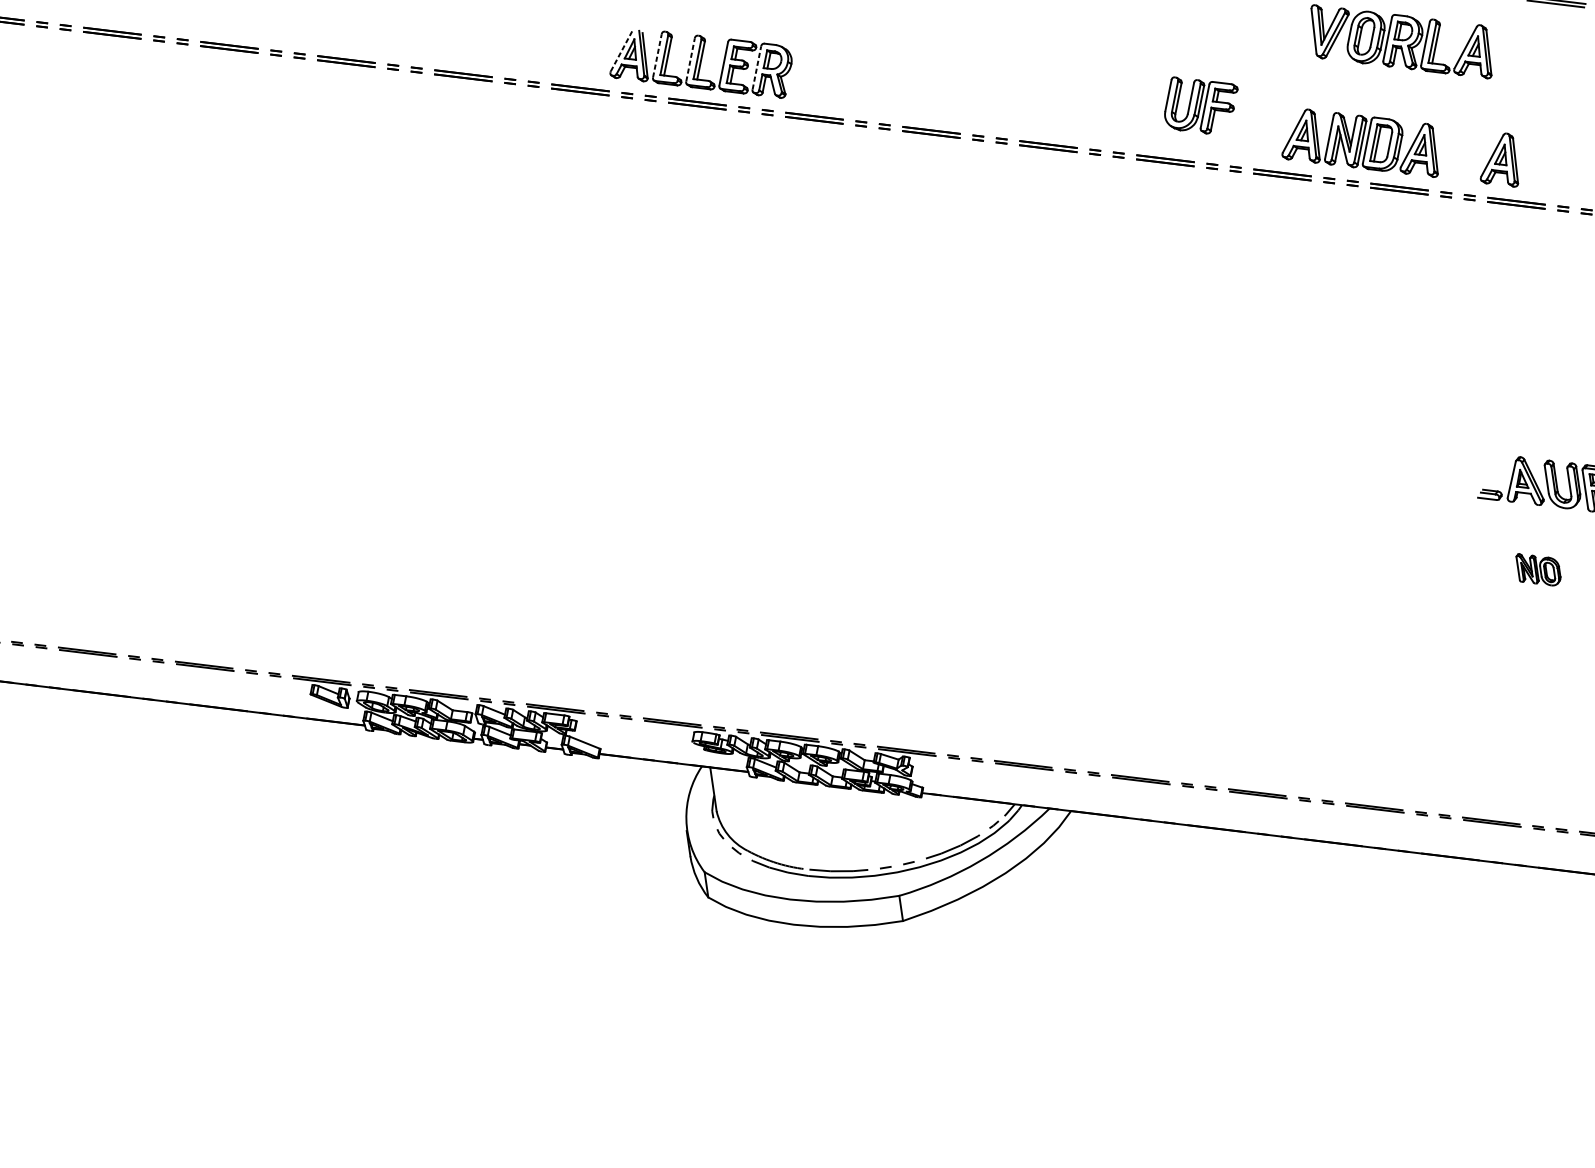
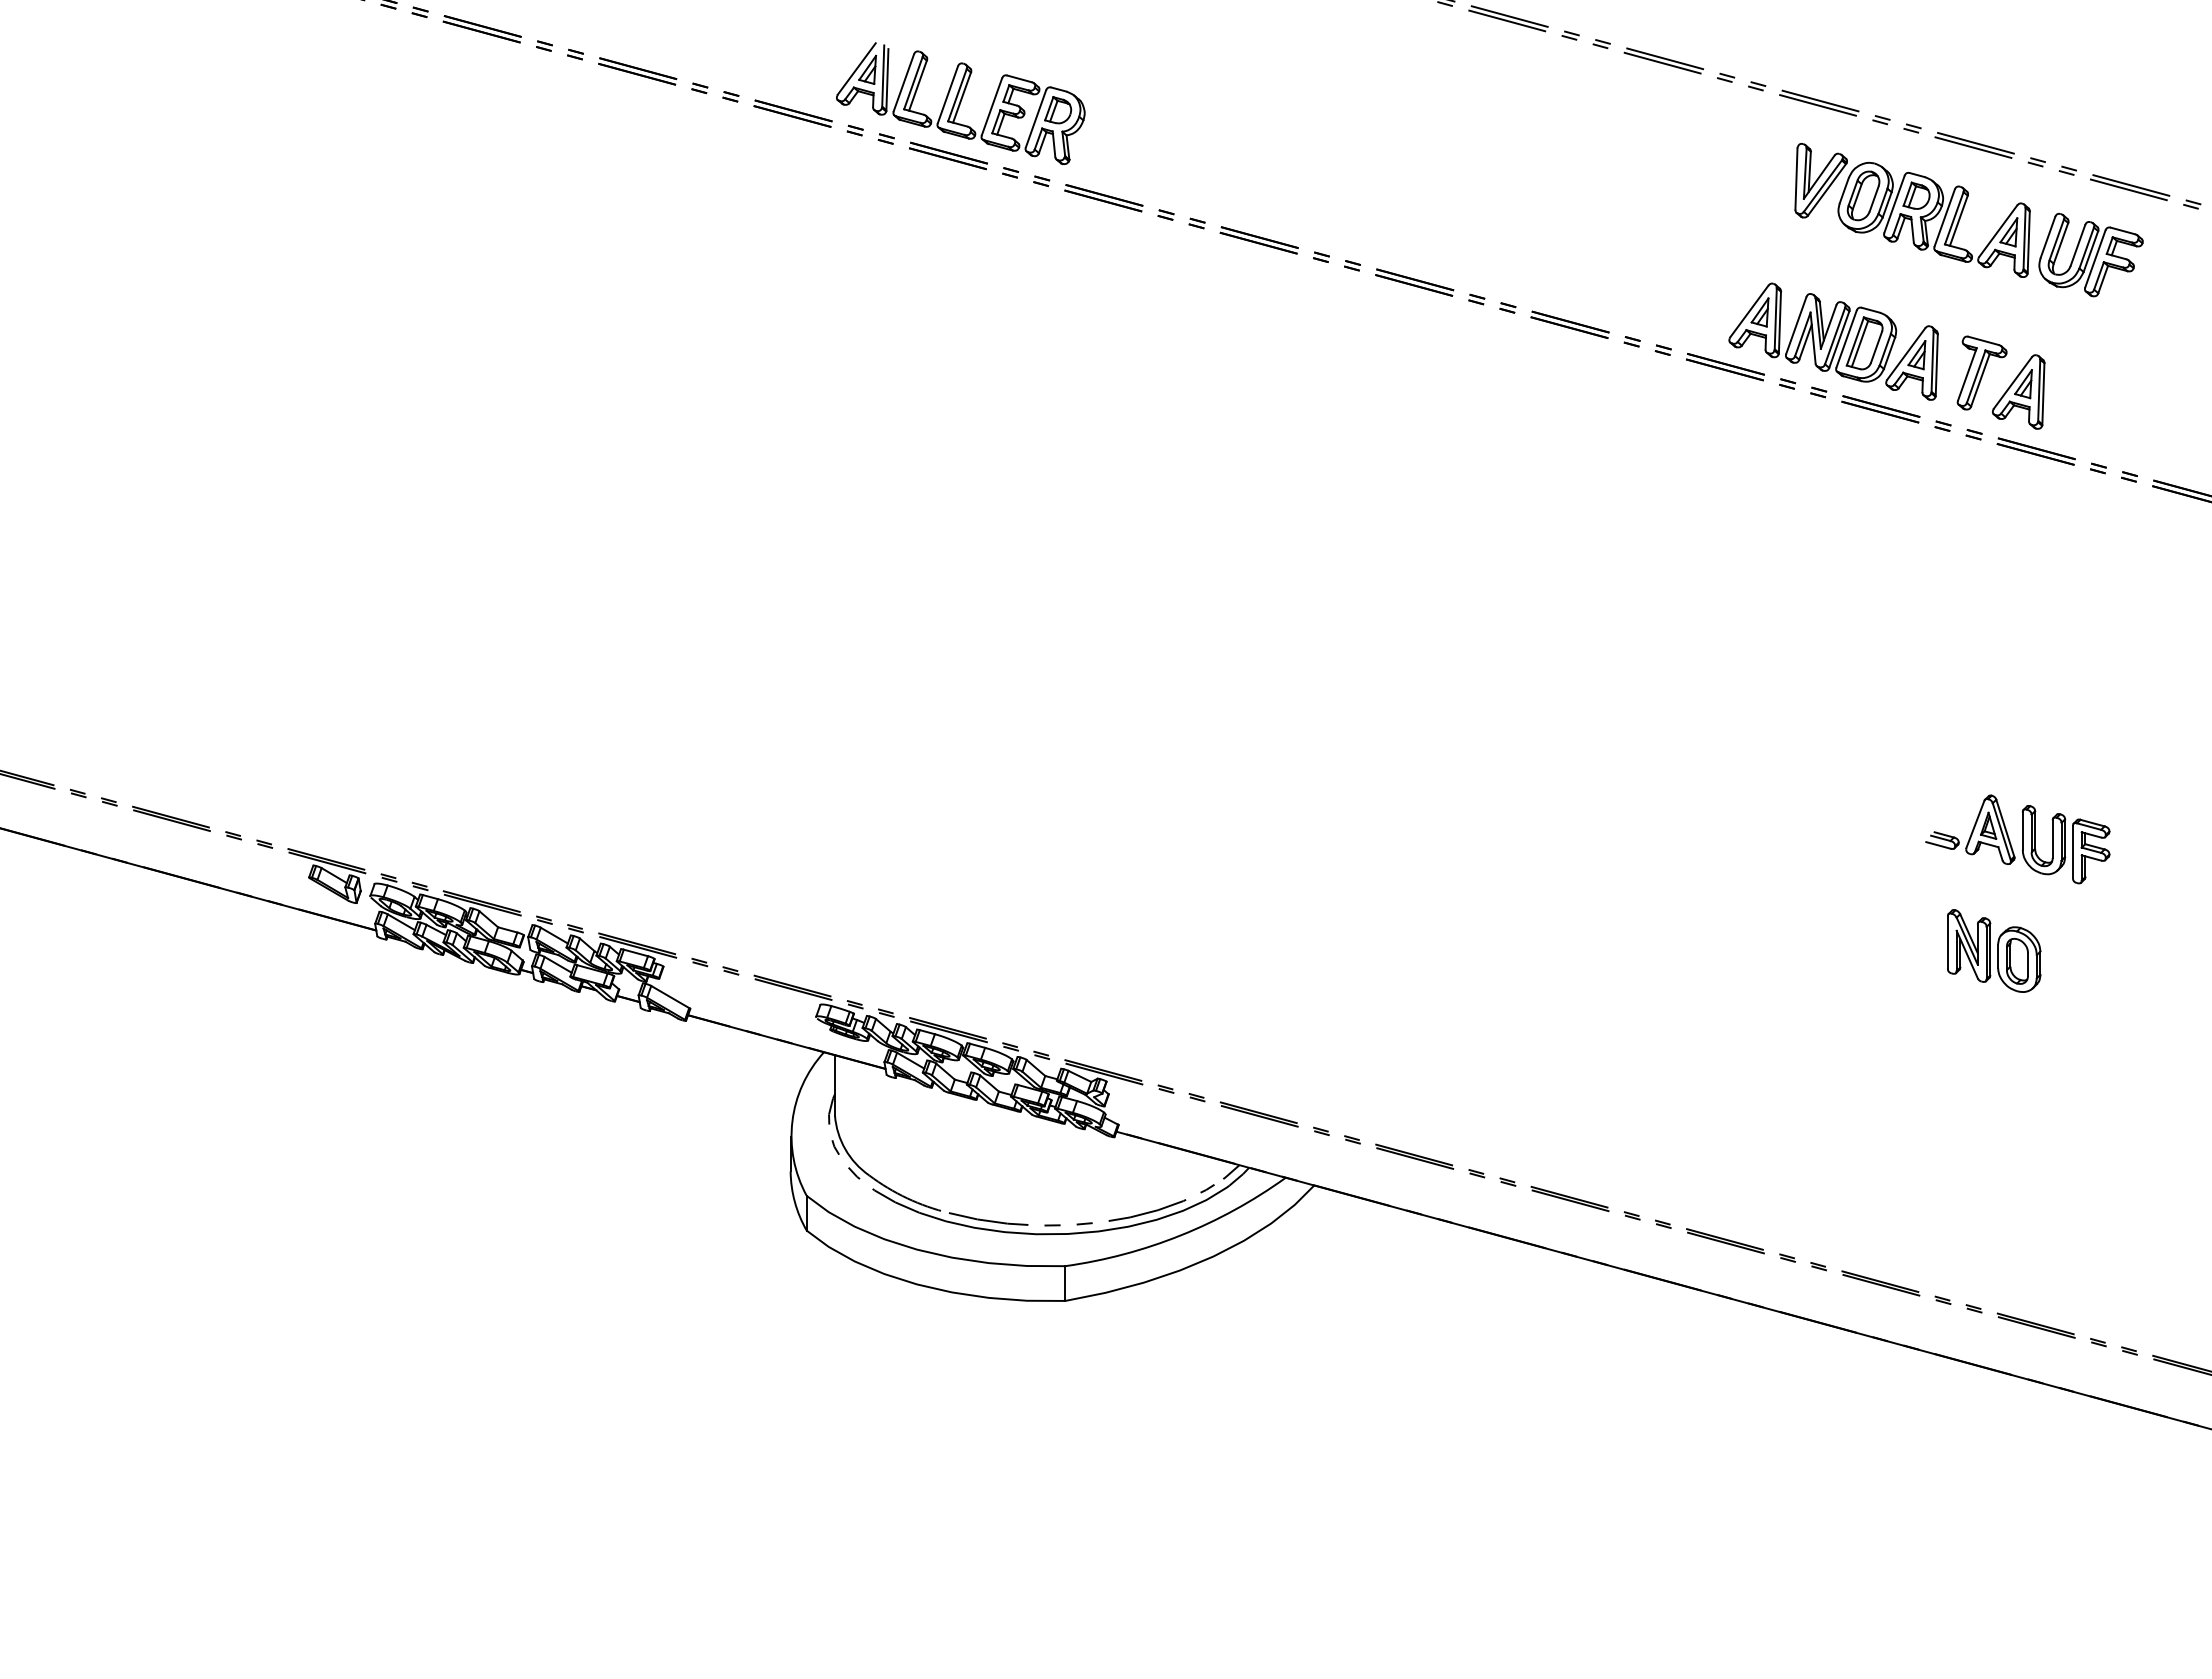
line: (621, 50) -> (856, 68), dashed -> solid
line: (657, 55) -> (904, 82), dashed -> solid
line: (690, 59) -> (947, 94), dashed -> solid
line: (757, 67) -> (1036, 118), dashed -> solid
part: (1201, 103) -> (2090, 254), moved
part: (1468, 151) -> (1981, 372), added
part: (1538, 569) -> (1994, 950), size x1.67

